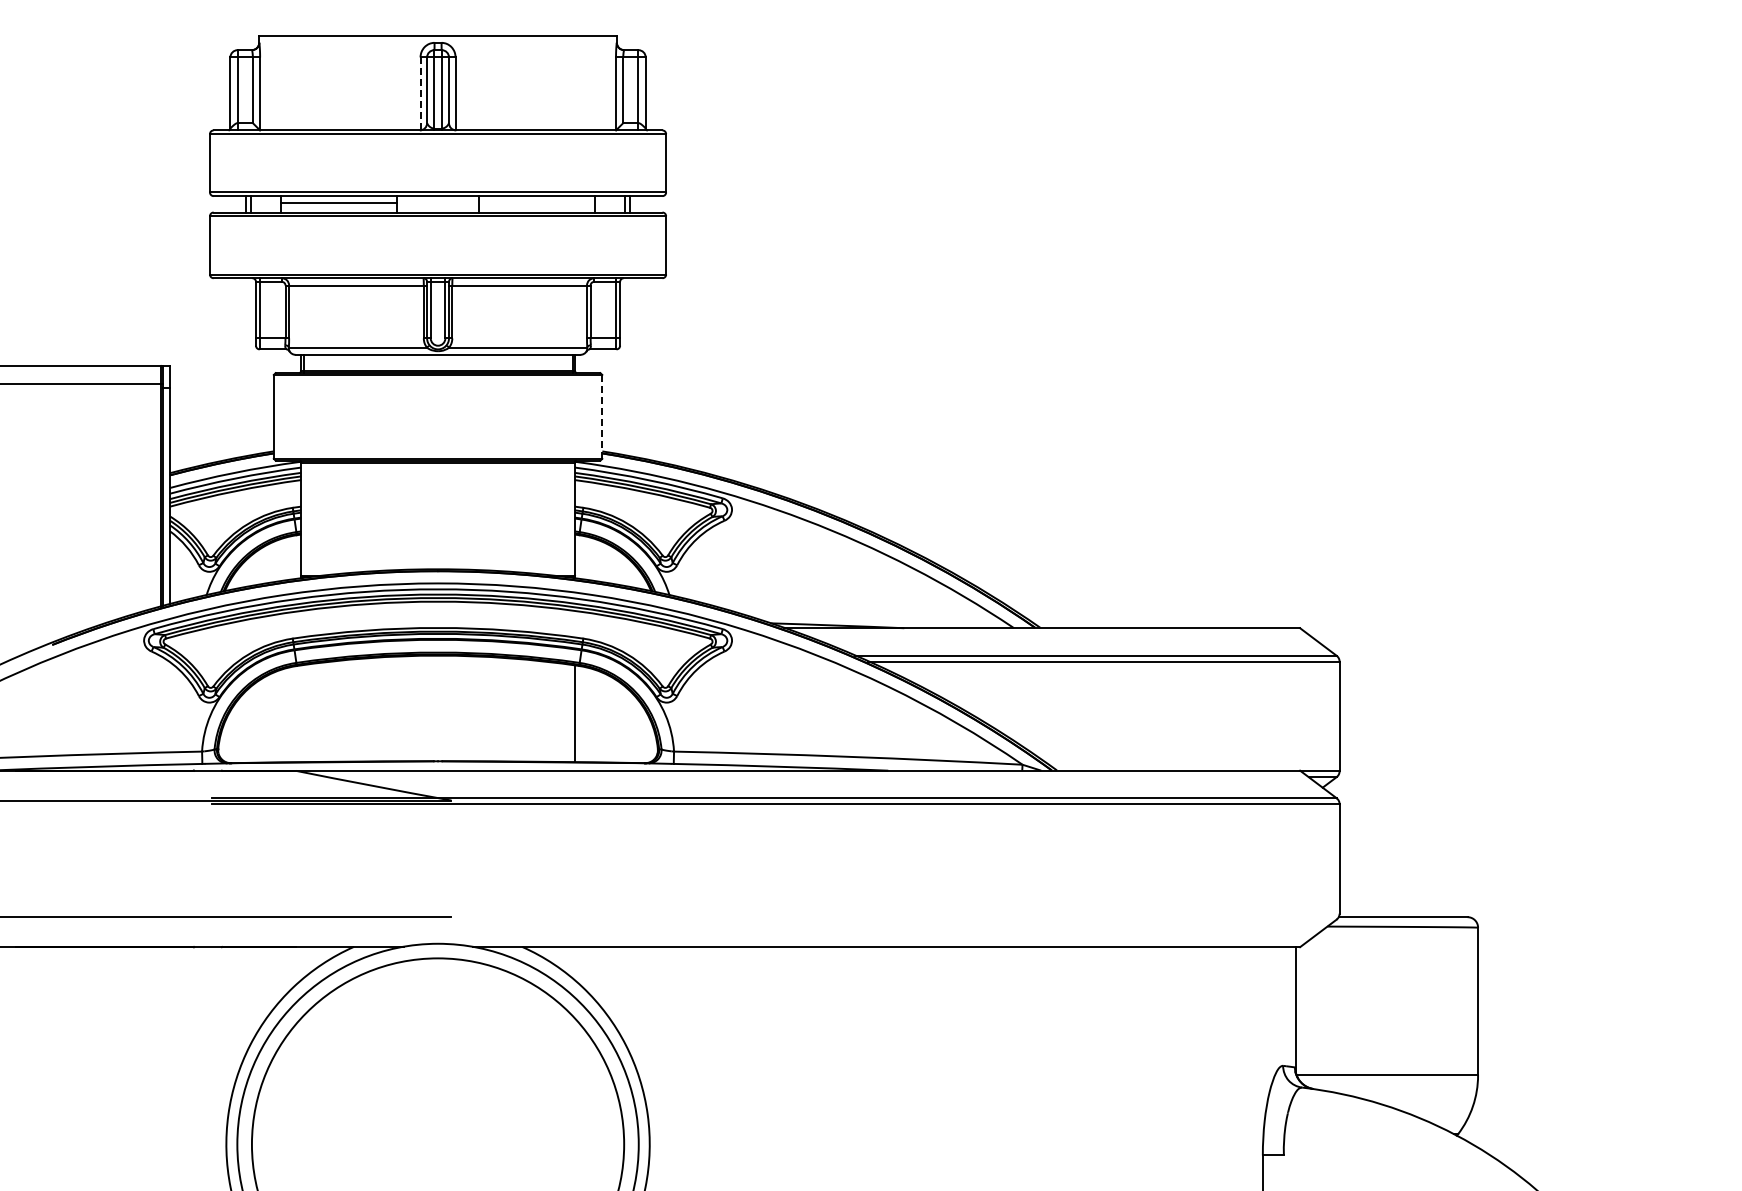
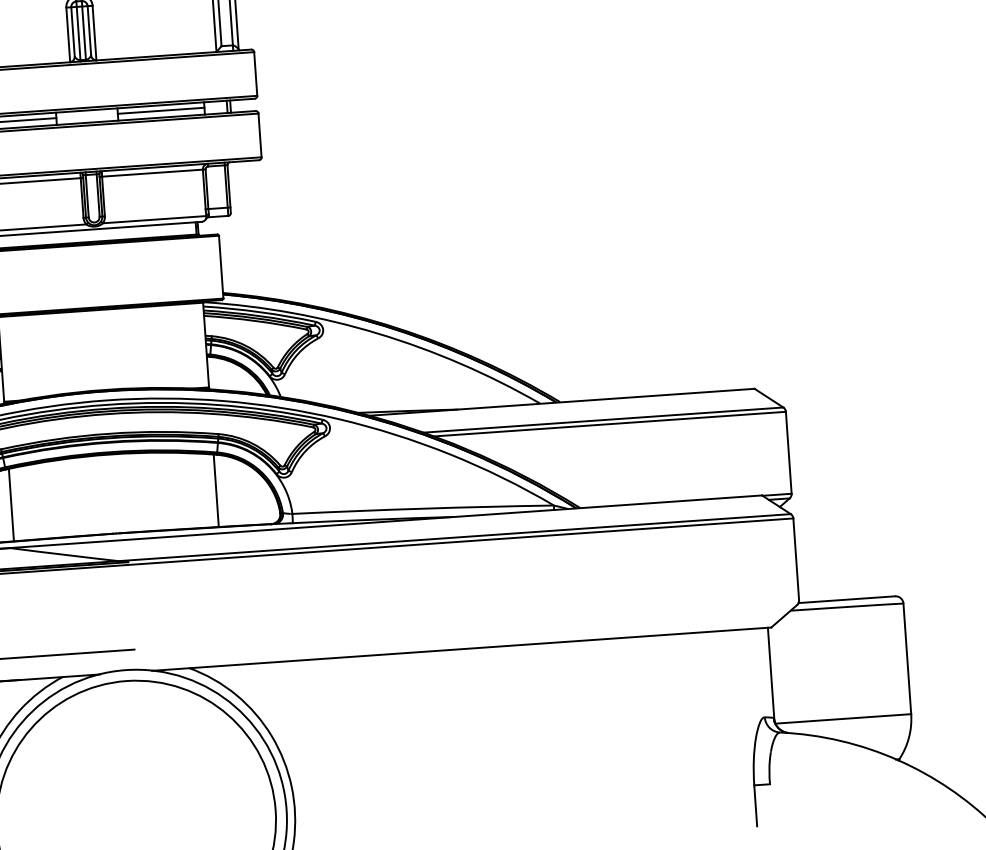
line: (420, 94) -> (68, 35), dashed -> solid
line: (536, 203) -> (160, 110), added
line: (602, 416) -> (221, 266), dashed -> solid
line: (301, 713) -> (11, 504), added

